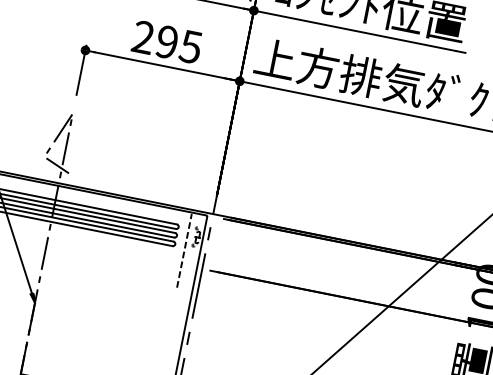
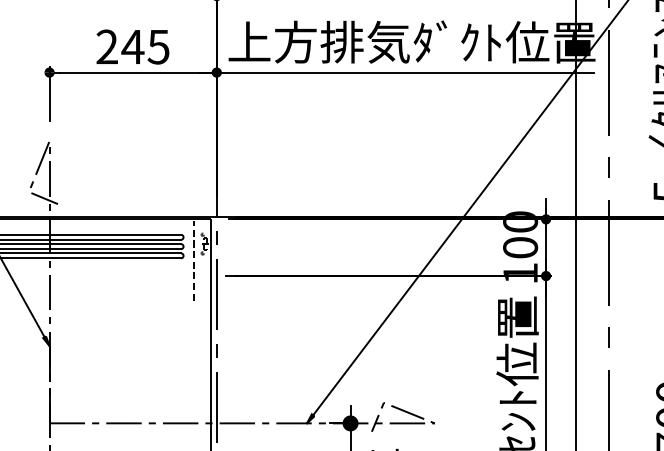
text: (166, 41) -> (132, 46), 295 -> 245

